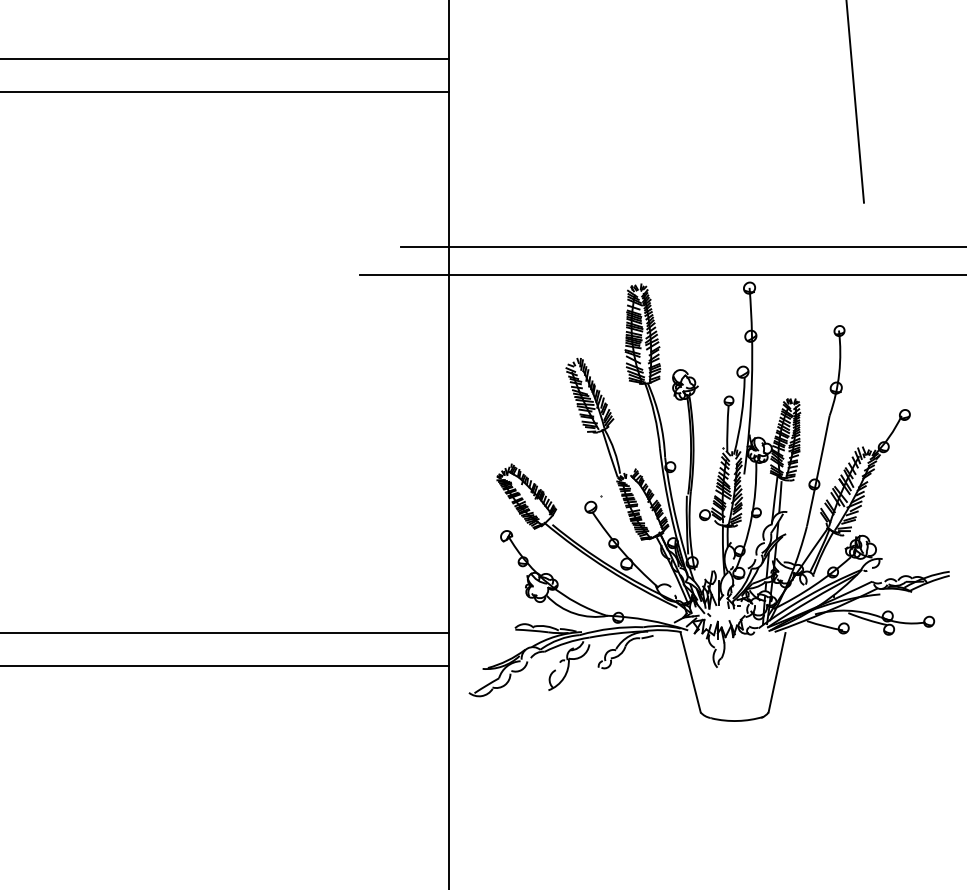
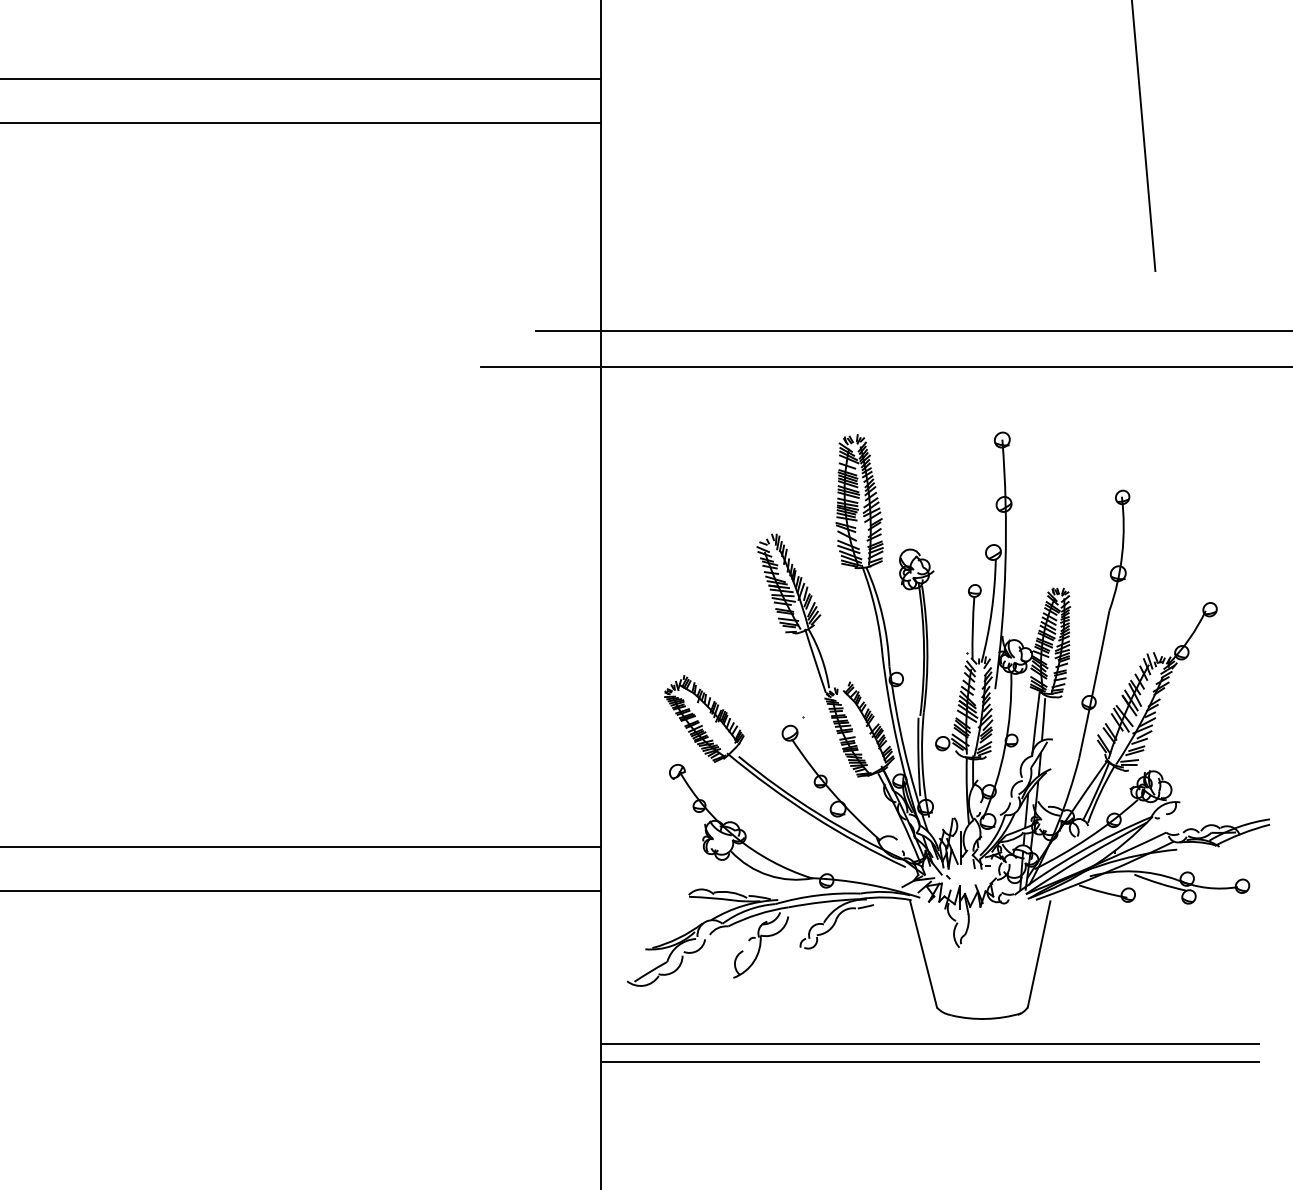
part: (708, 501) -> (947, 725), moved
line: (695, 781) -> (930, 1045), added
line: (695, 794) -> (930, 1062), added

